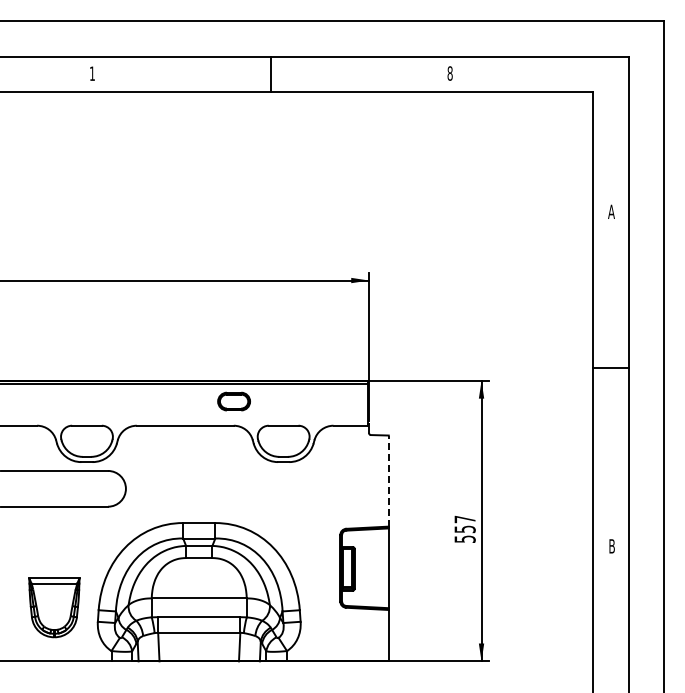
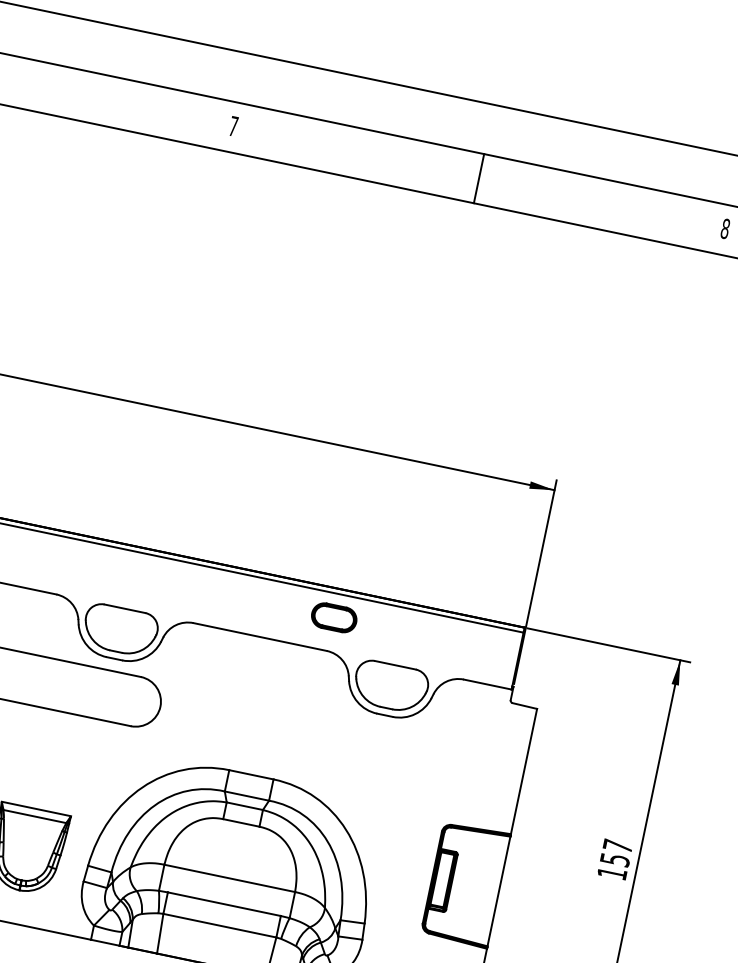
text: (92, 73) -> (233, 126), 1 -> 7
line: (388, 481) -> (523, 772), dashed -> solid
text: (464, 538) -> (611, 872), 557 -> 157

